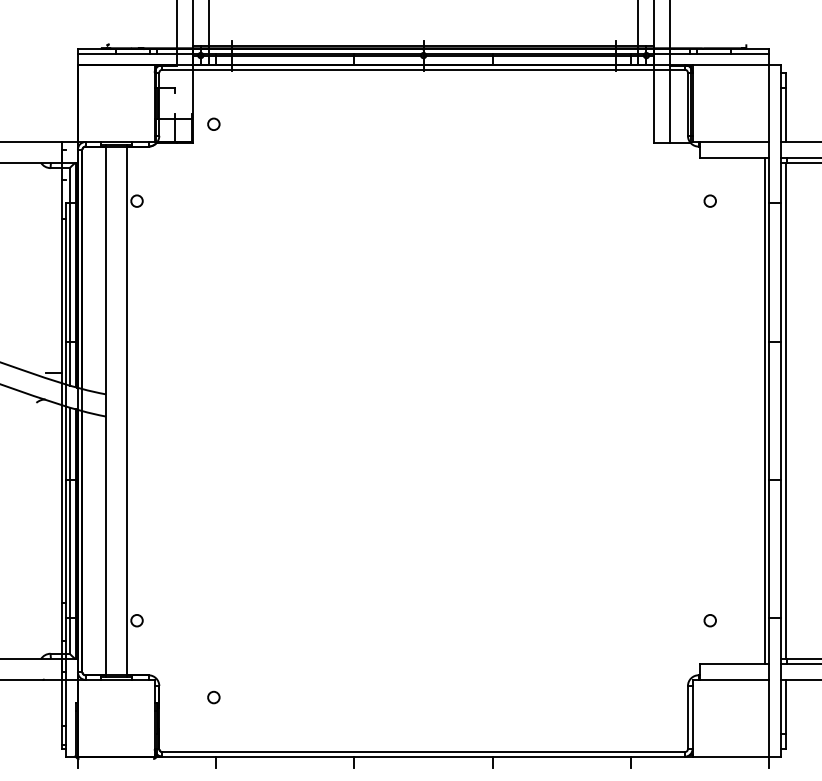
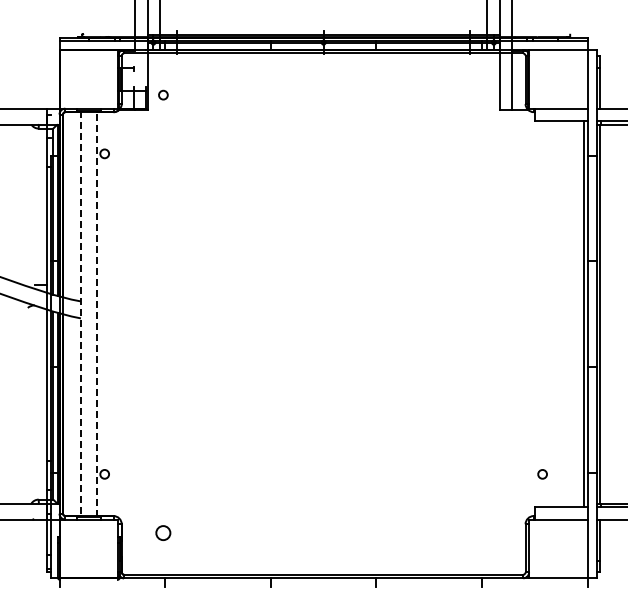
circle: (710, 200) -> (542, 153), removed
line: (126, 410) -> (96, 313), solid -> dashed
line: (105, 411) -> (80, 314), solid -> dashed
circle: (213, 696) -> (163, 532), size x1.6

